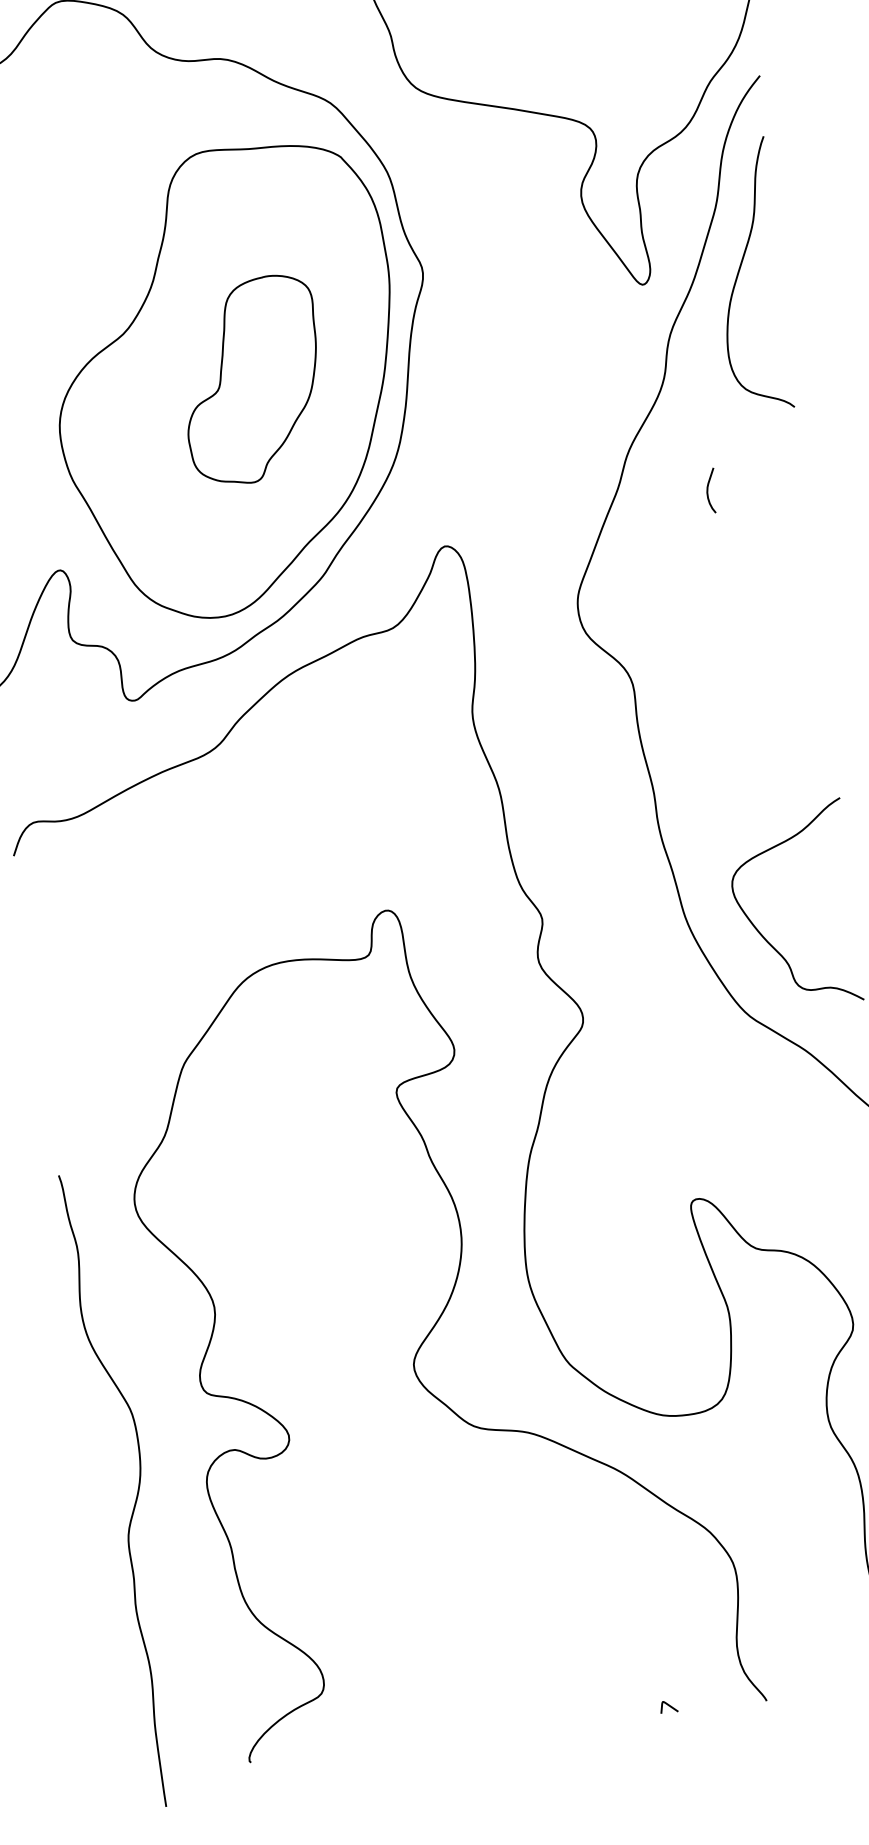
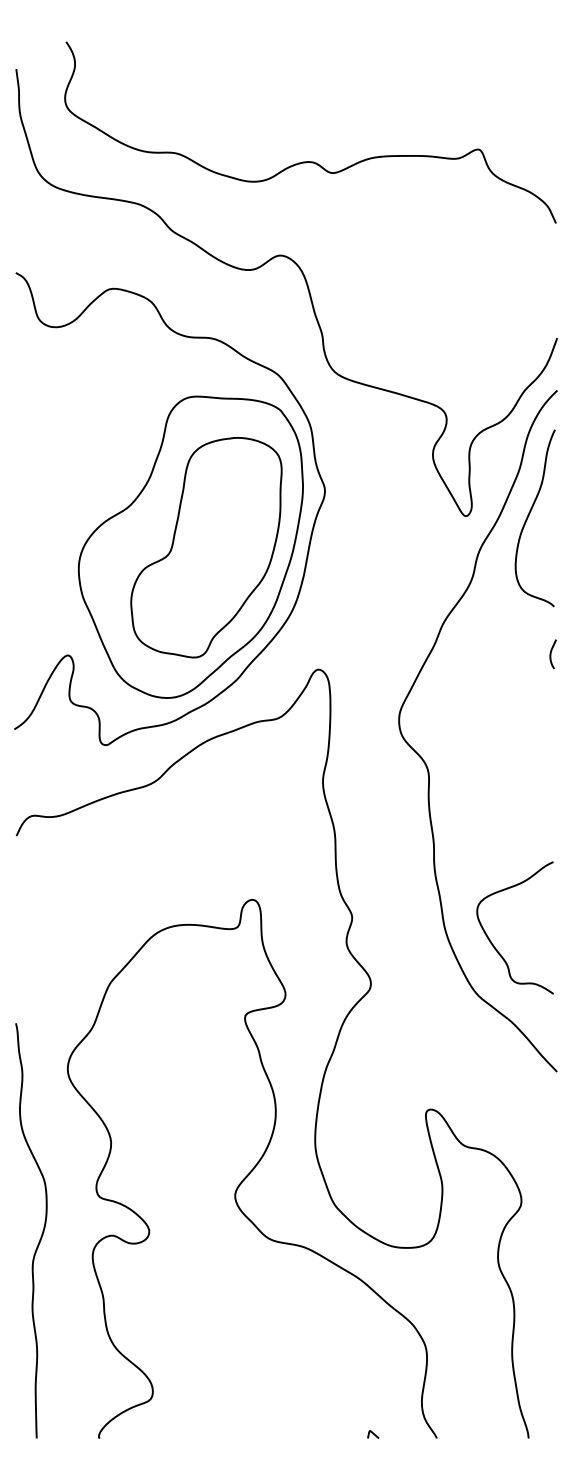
part: (251, 379) -> (206, 547), size x1.67
curve: (708, 491) -> (551, 654), moved
curve: (136, 1492) -> (41, 1233), moved

